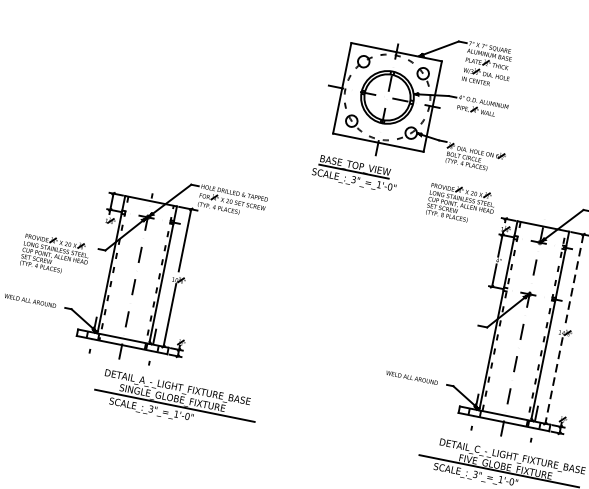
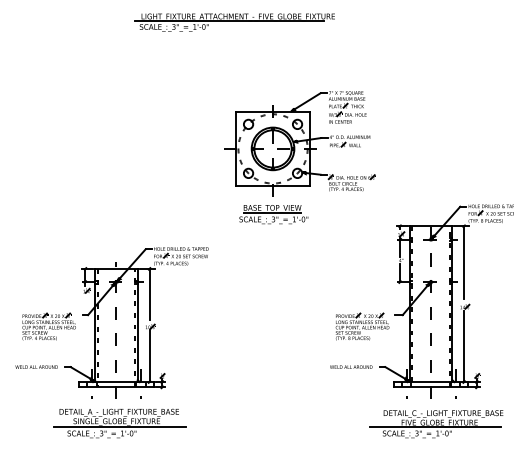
part: (420, 97) -> (299, 143), moved
part: (461, 203) -> (362, 326), moved
line: (575, 278) -> (464, 262), dashed -> solid
line: (554, 380) -> (464, 346), dashed -> solid
part: (175, 401) -> (119, 423), moved

